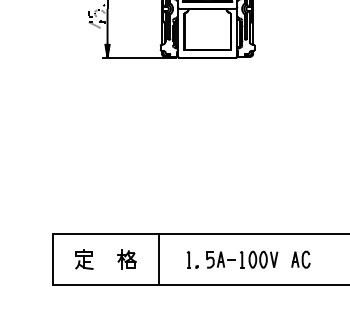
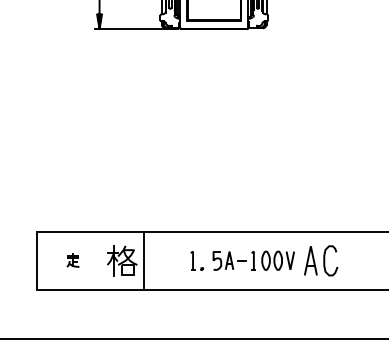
part: (84, 259) -> (73, 260), size x0.6
part: (126, 259) -> (121, 260), size x1.4
line: (159, 259) -> (144, 260), moved
part: (300, 259) -> (320, 260), size x1.6

